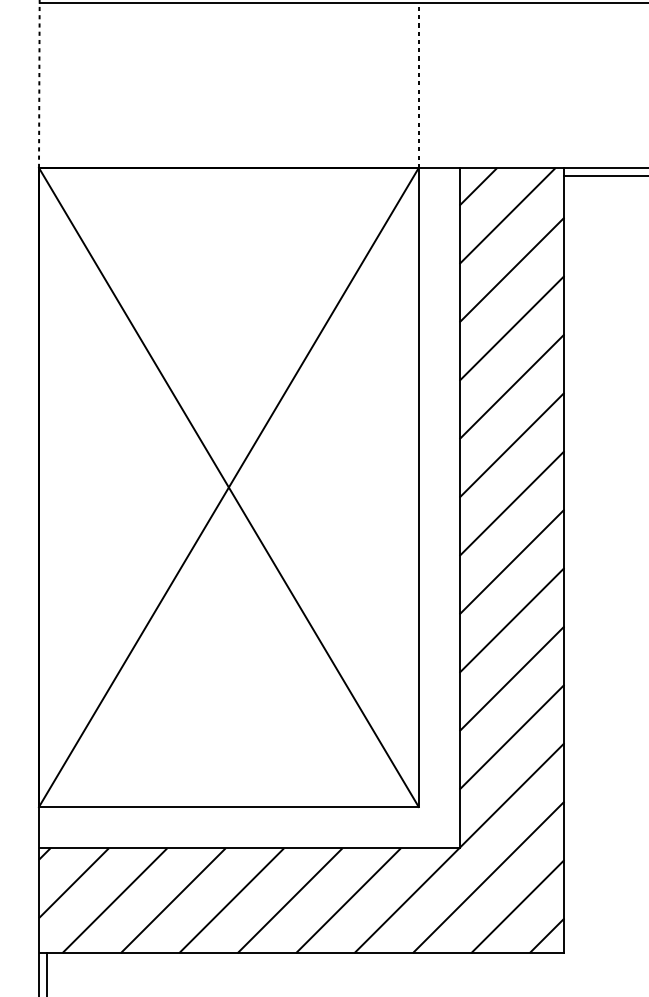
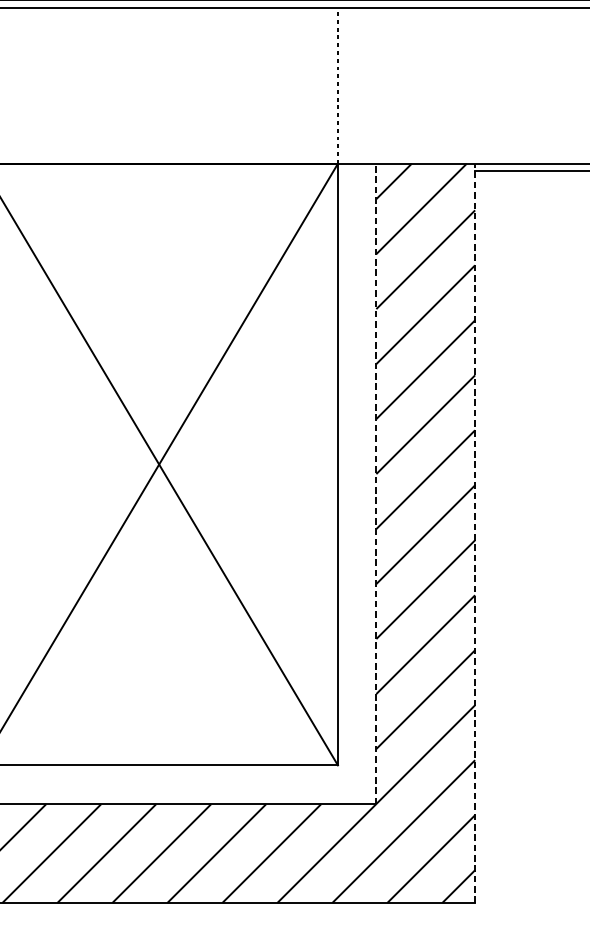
line: (459, 507) -> (376, 483), solid -> dashed
line: (564, 560) -> (475, 533), solid -> dashed

